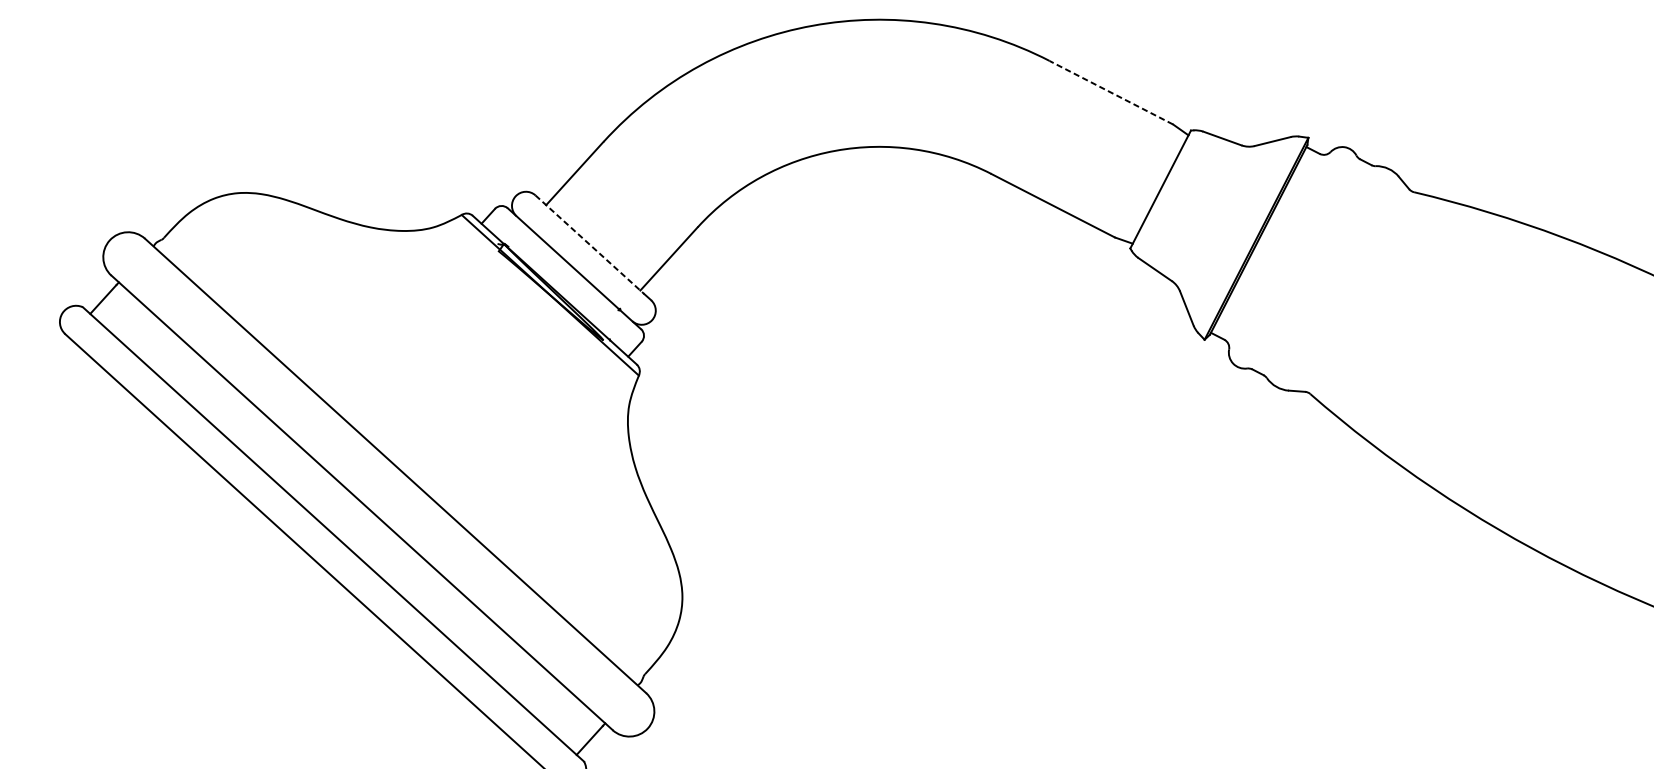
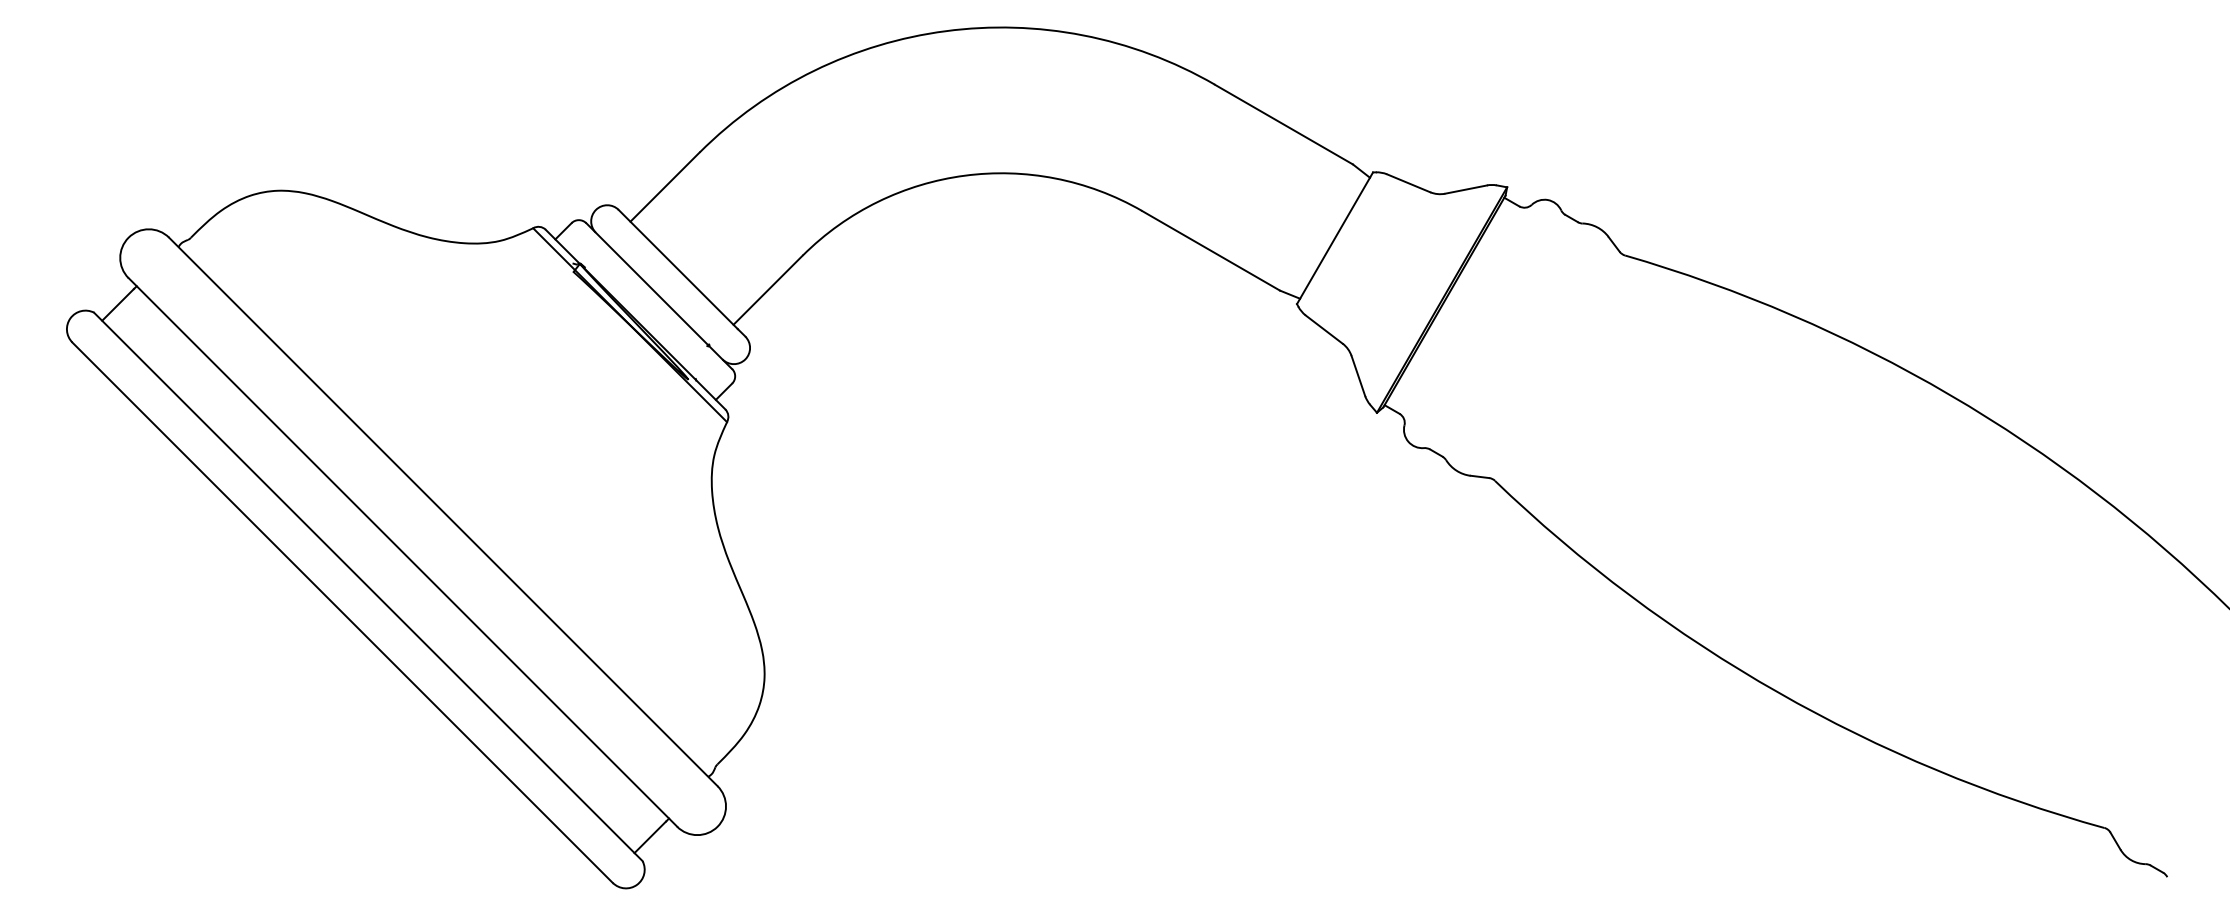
line: (1110, 92) -> (1283, 124), dashed -> solid
line: (590, 244) -> (678, 269), dashed -> solid

